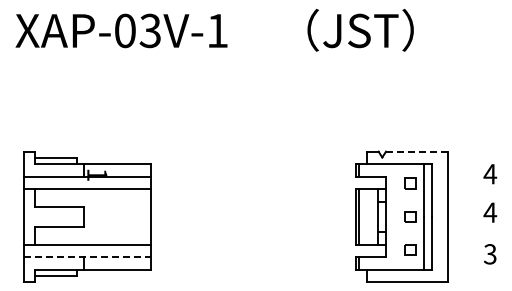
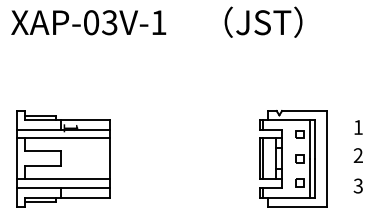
line: (416, 151) -> (304, 110), dashed -> solid
text: (490, 174) -> (358, 127), 4 -> 1
text: (490, 212) -> (358, 155), 4 -> 2
line: (87, 256) -> (63, 187), dashed -> solid

